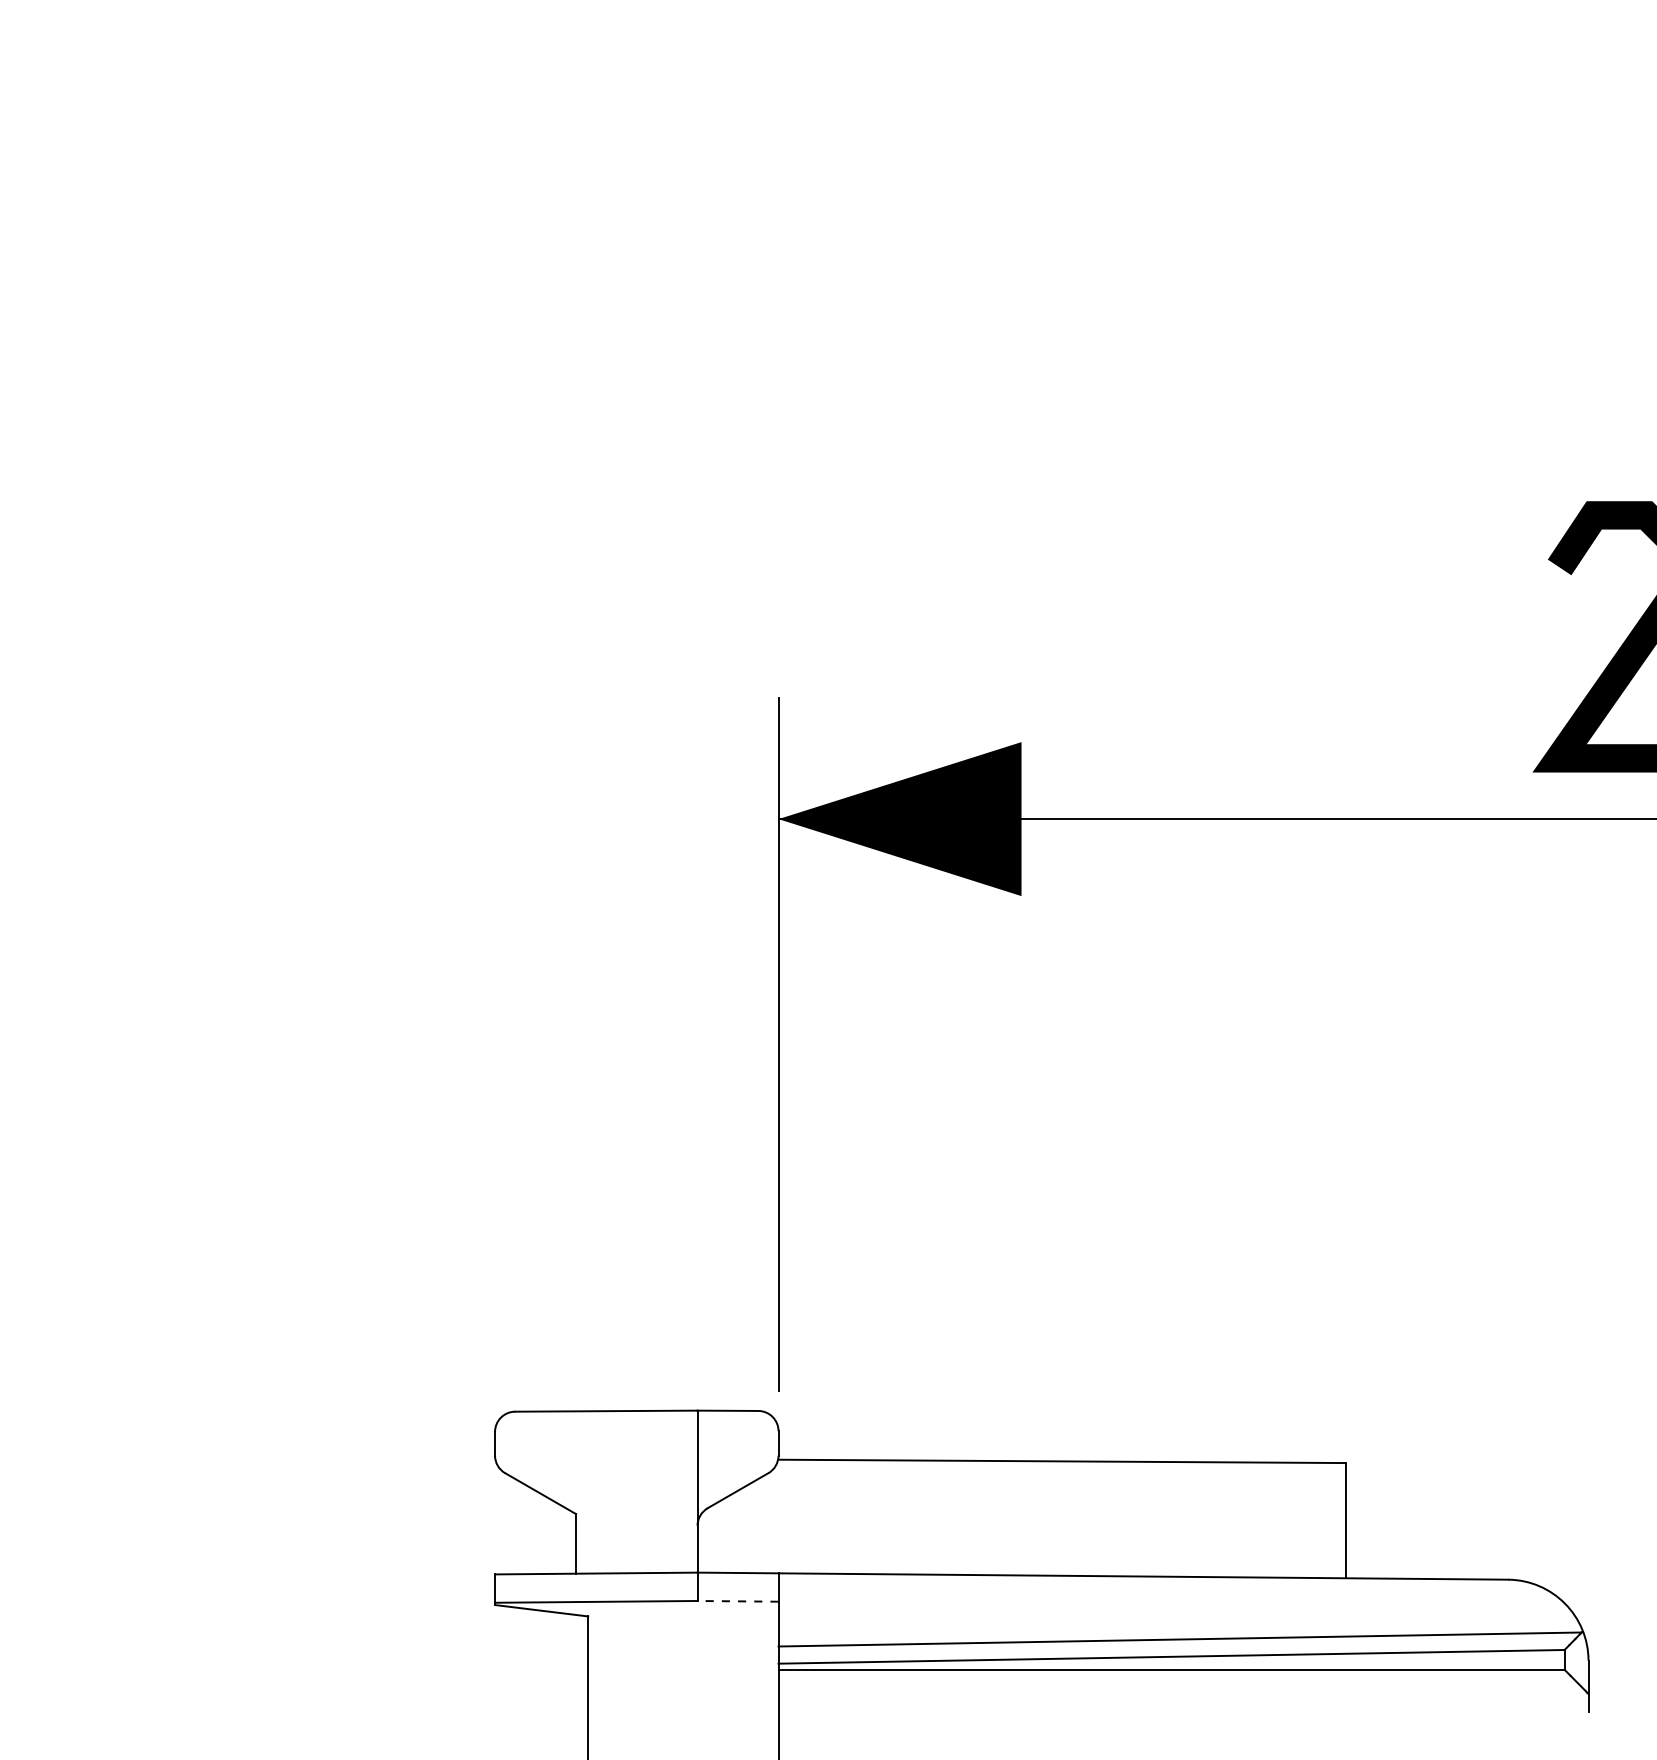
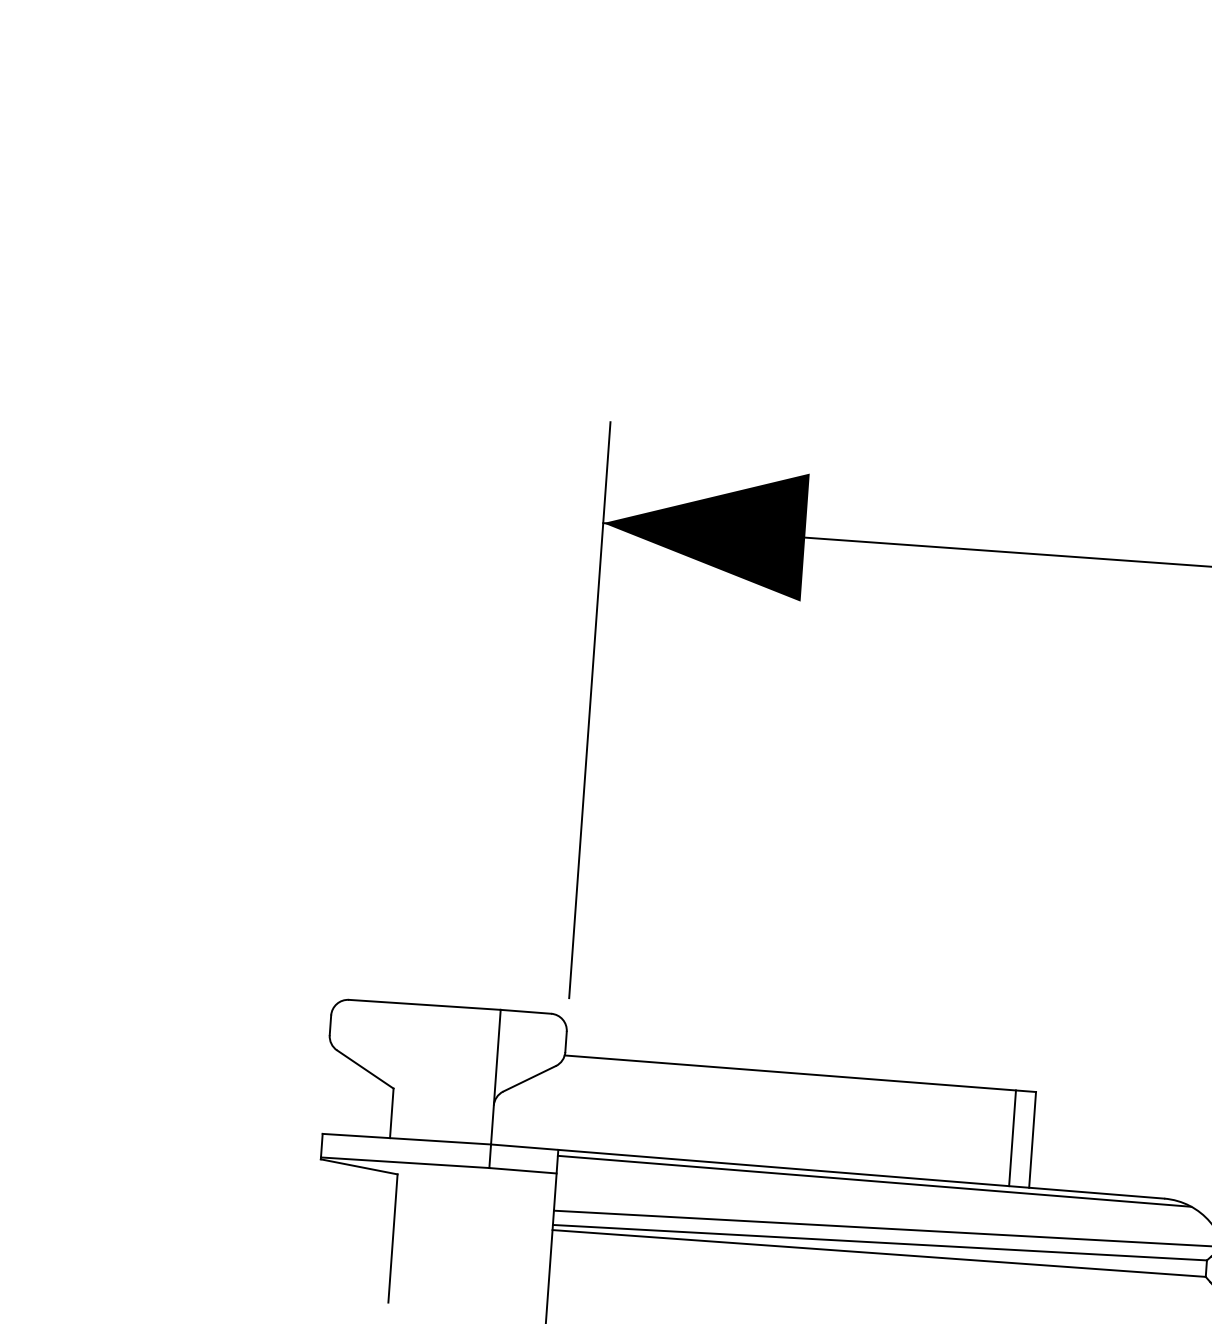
line: (1321, 1520) -> (1012, 1138), added
line: (1159, 1583) -> (874, 1181), added
line: (738, 1601) -> (523, 1170), dashed -> solid

